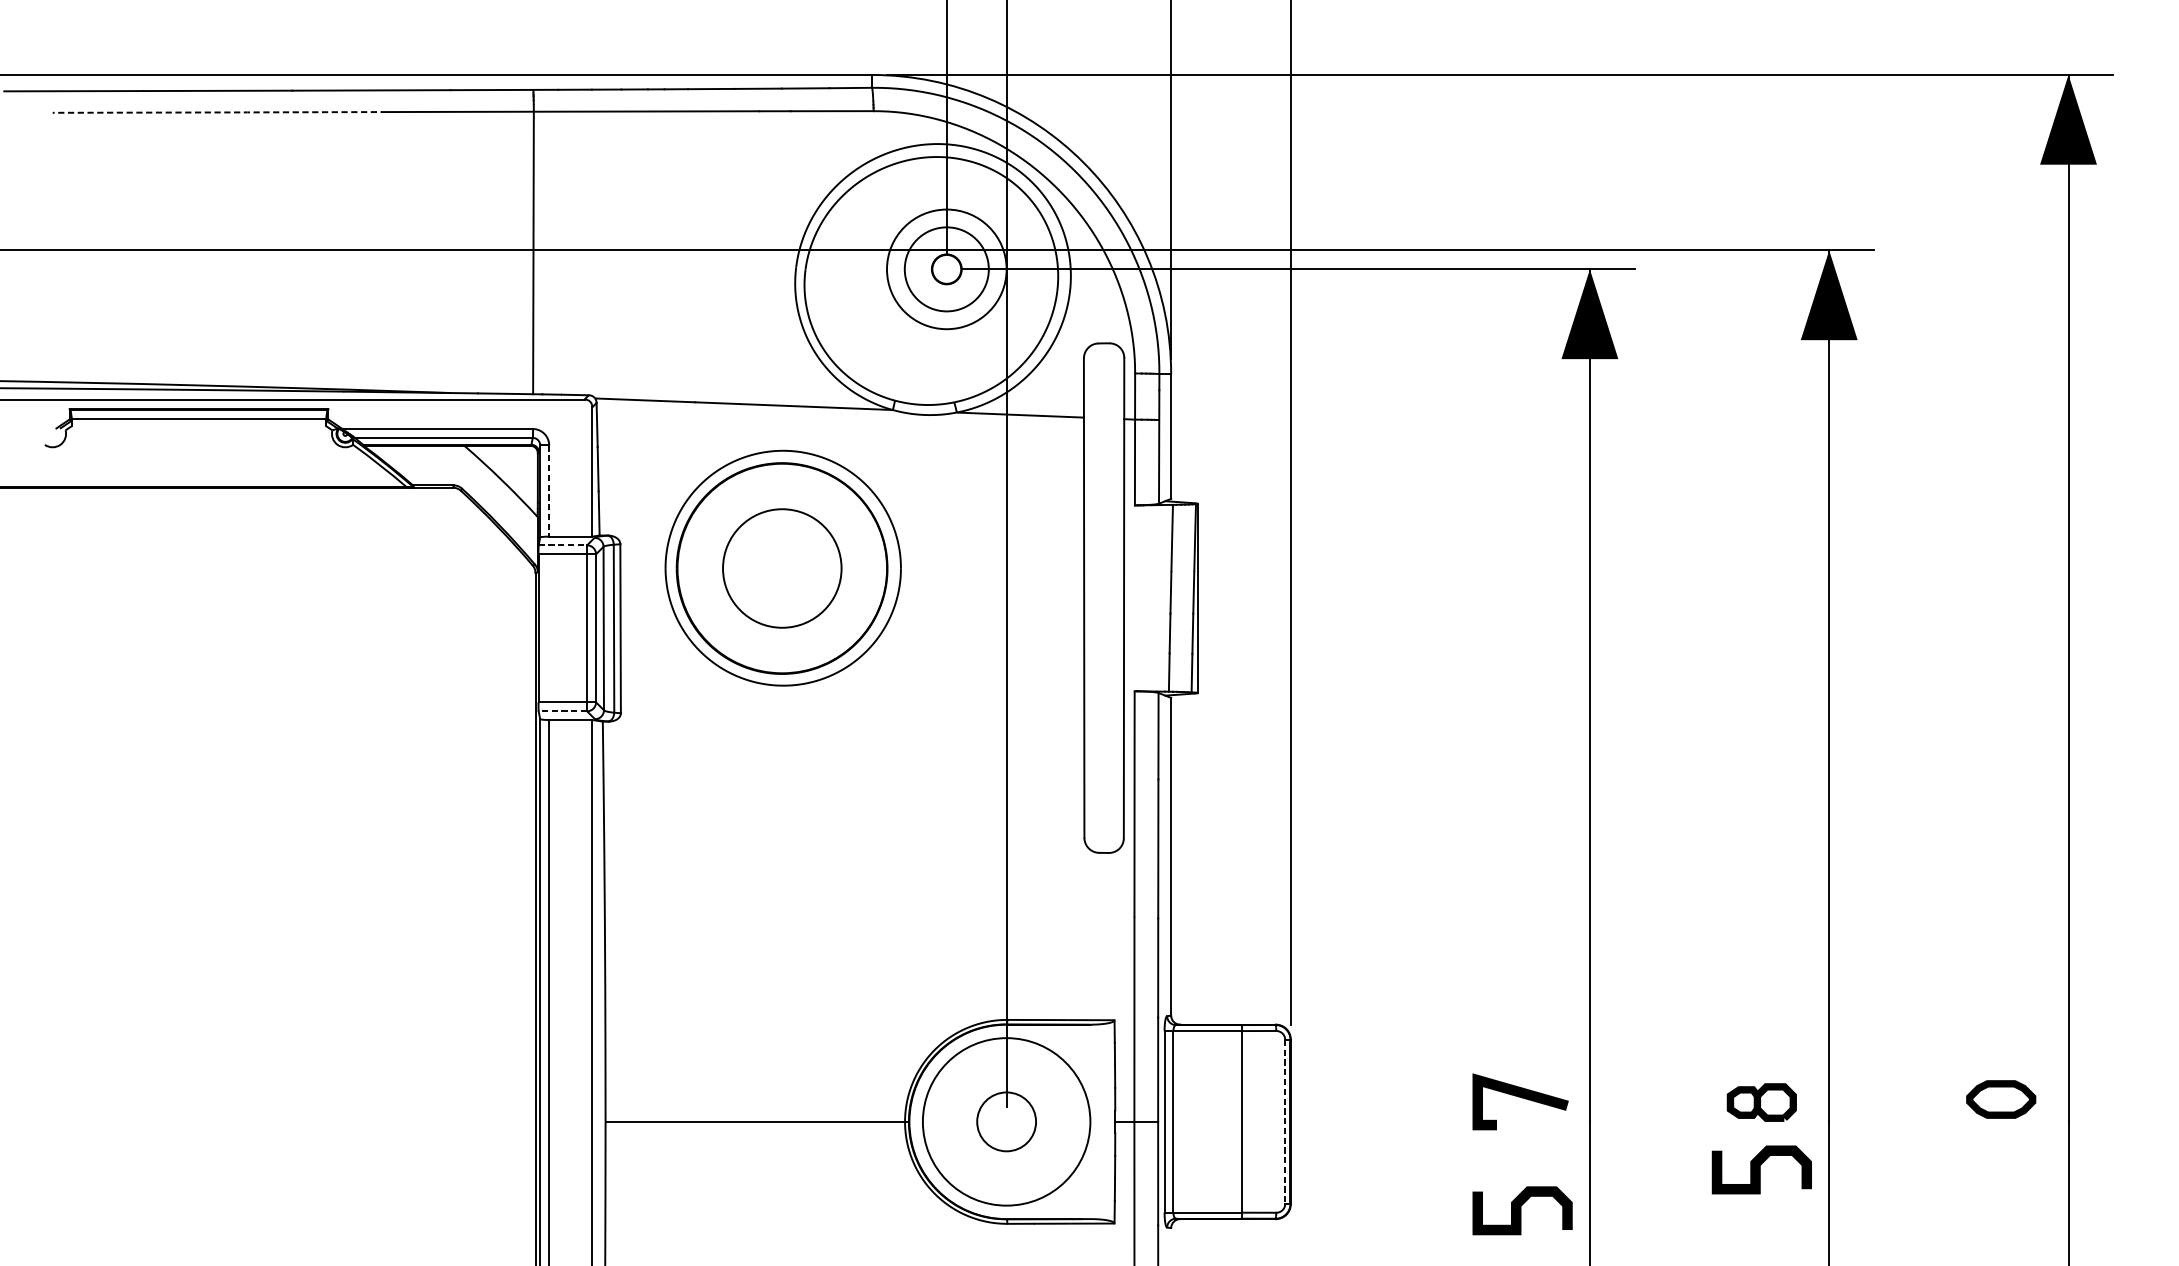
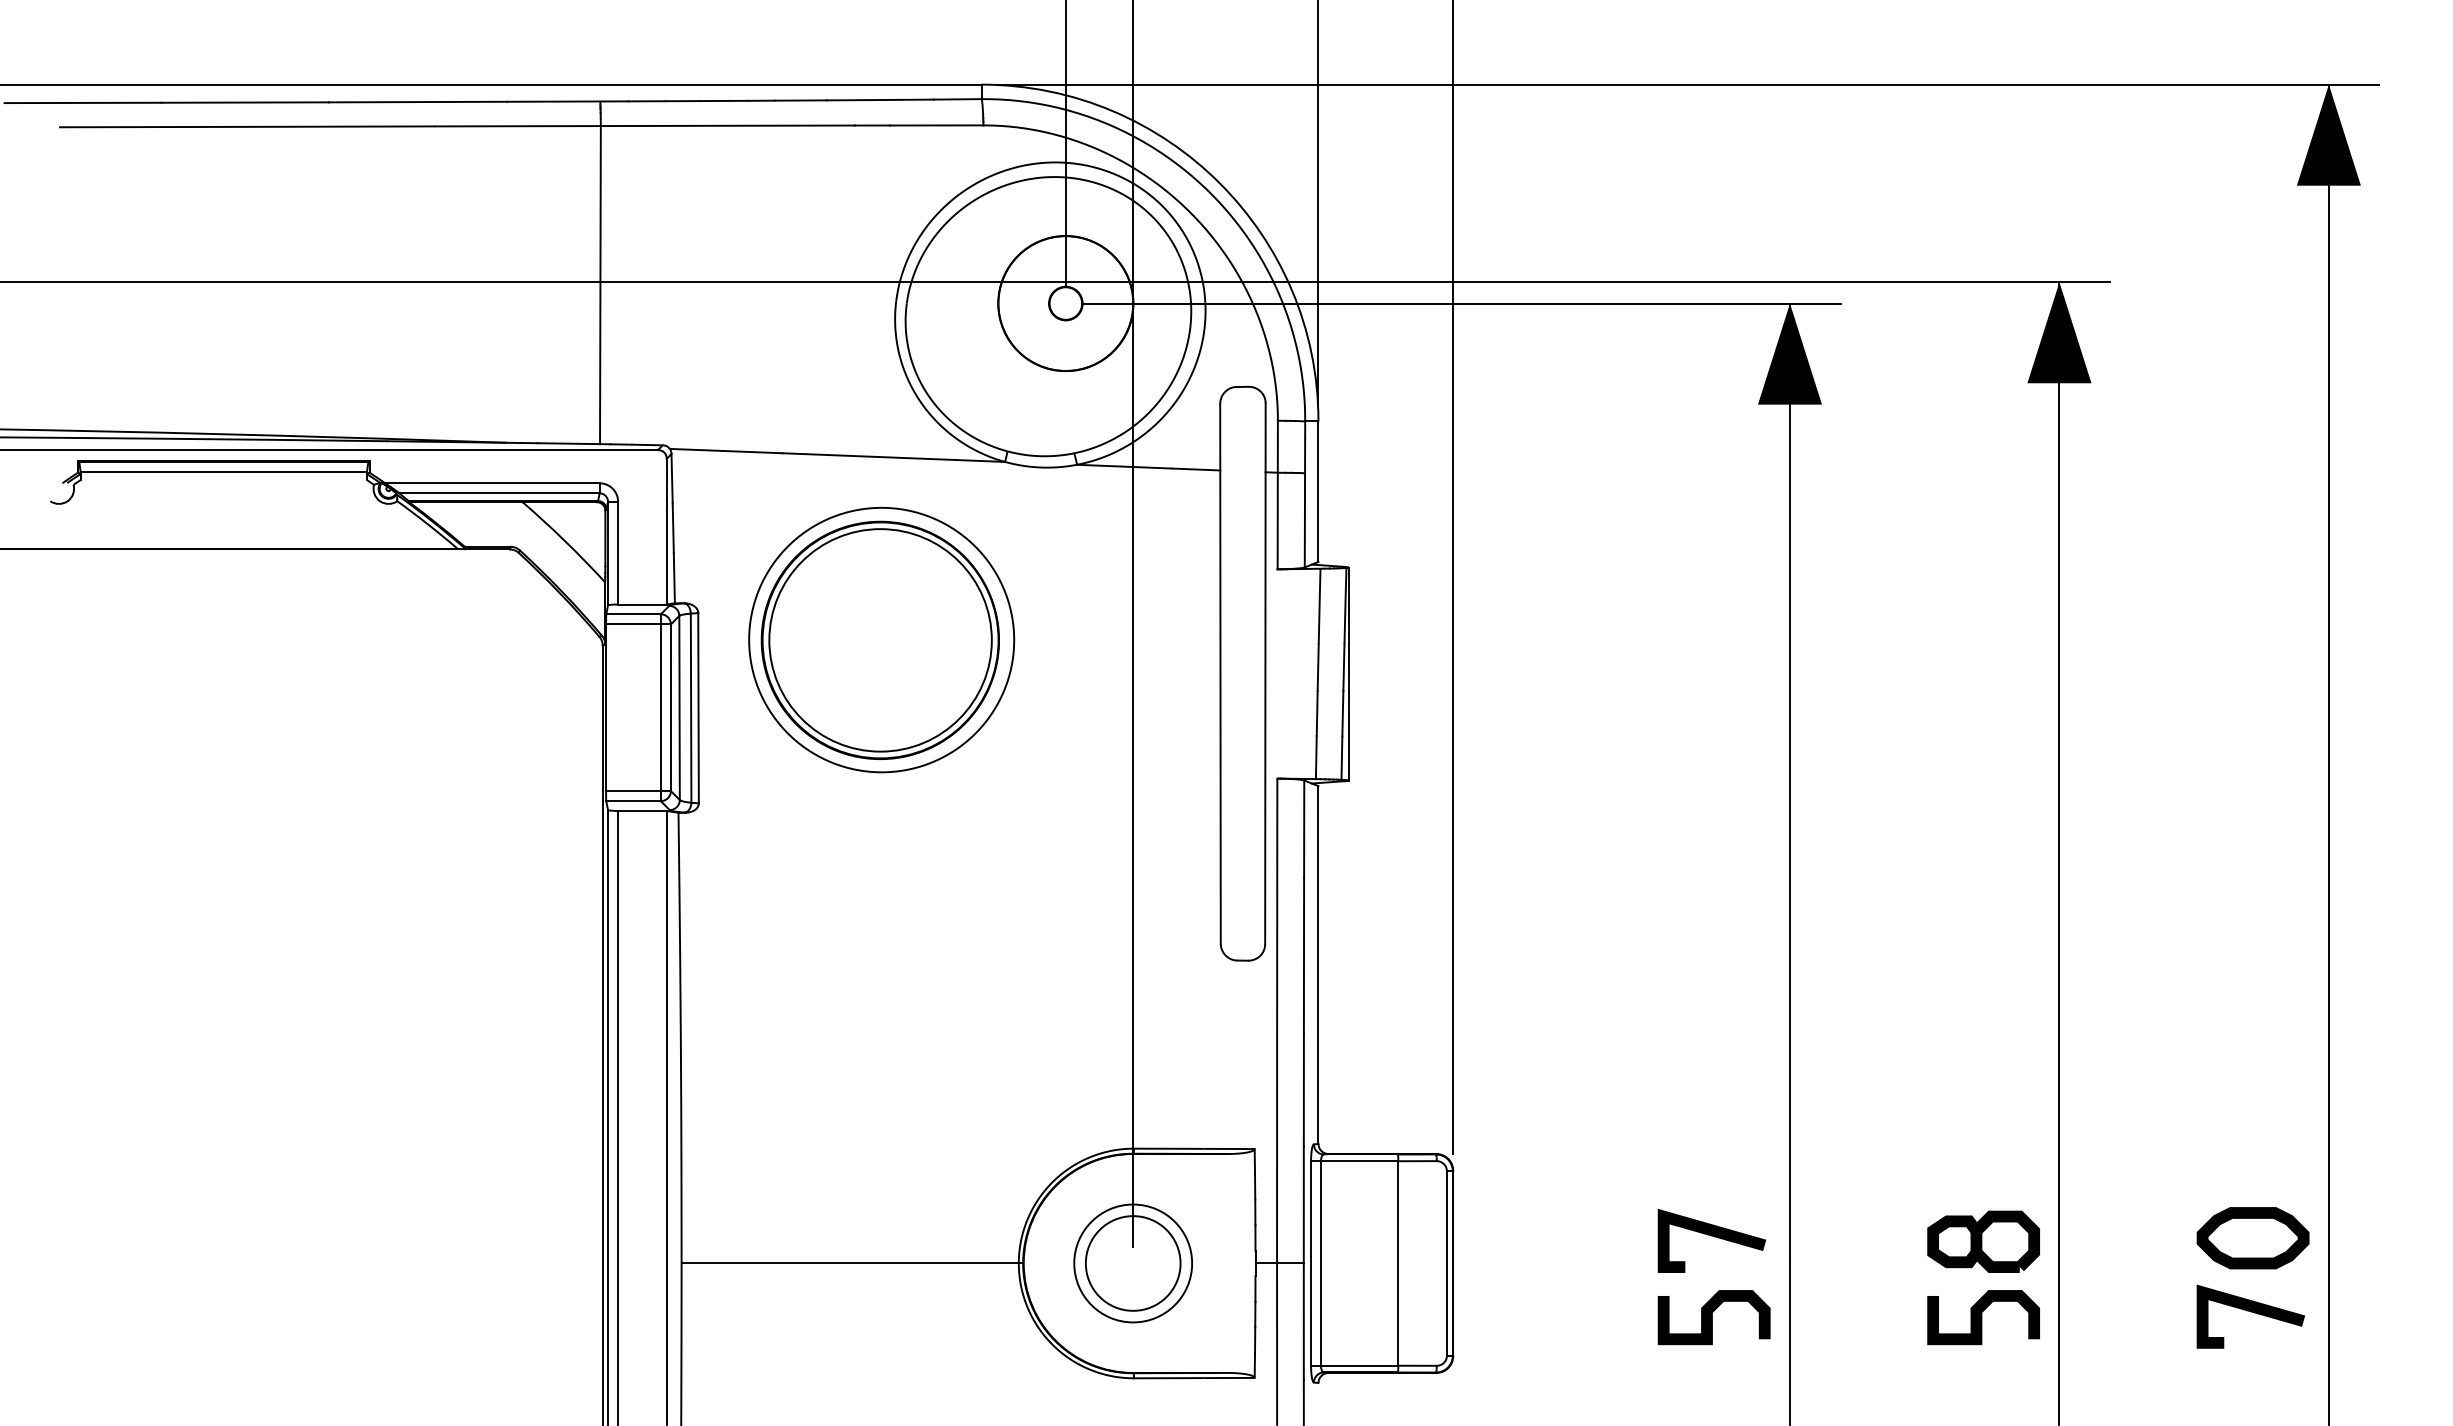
line: (220, 112) -> (247, 126), dashed -> solid
circle: (946, 269) -> (1065, 303), size x1.43
line: (549, 491) -> (618, 553), dashed -> solid
line: (563, 545) -> (634, 614), dashed -> solid
circle: (782, 568) -> (880, 640), size x1.67
line: (562, 711) -> (633, 801), dashed -> solid
part: (2000, 1099) -> (2252, 1238), size x1.43
part: (1761, 1102) -> (1983, 1241), size x1.43
circle: (1006, 1121) -> (1132, 1263), size x1.43
circle: (1006, 1121) -> (1133, 1263), size x0.62
line: (1284, 1121) -> (1446, 1263), dashed -> solid
line: (1998, 1165) -> (2250, 1312), added
curve: (1521, 1210) -> (1712, 1317), moved

